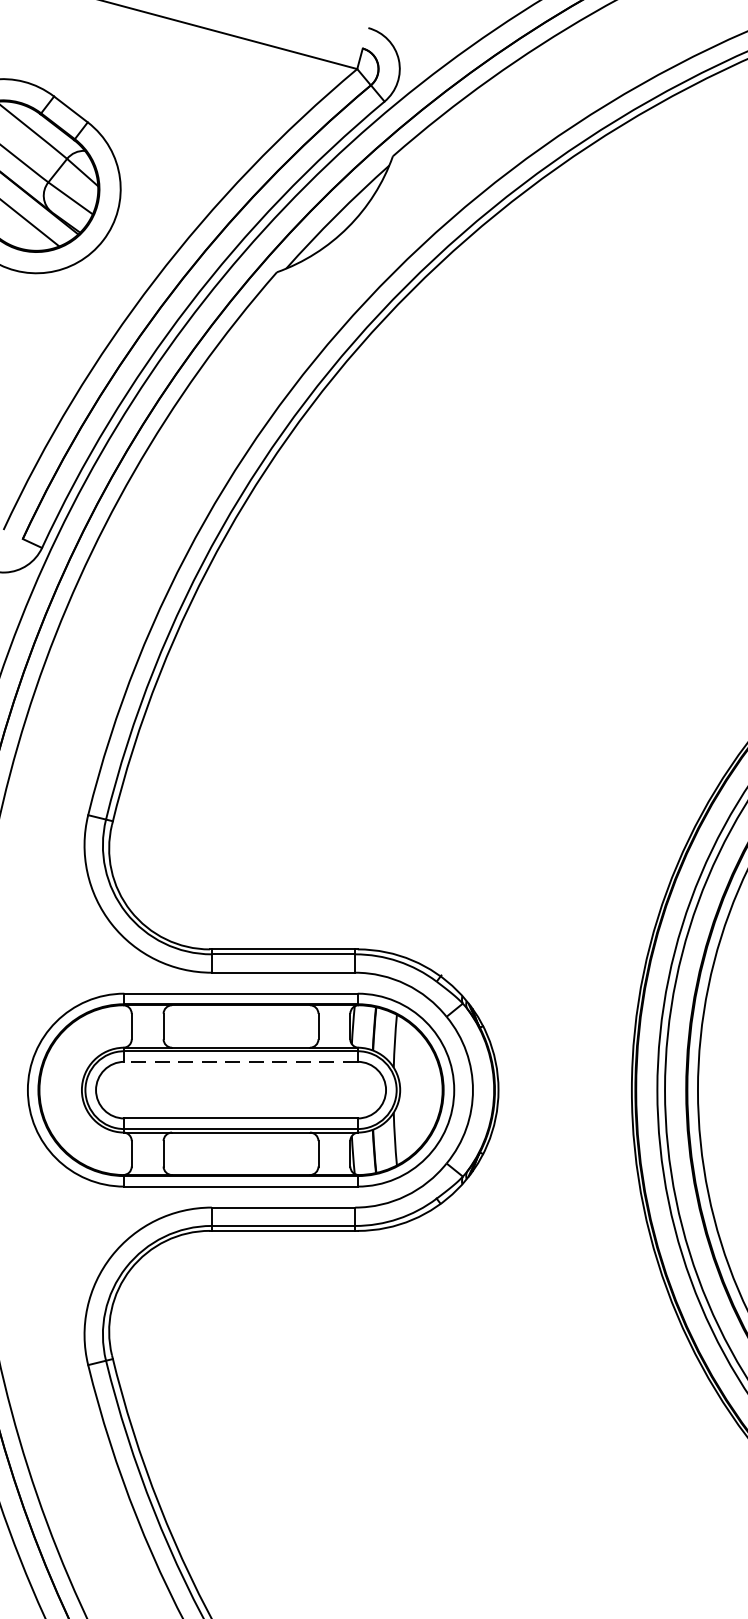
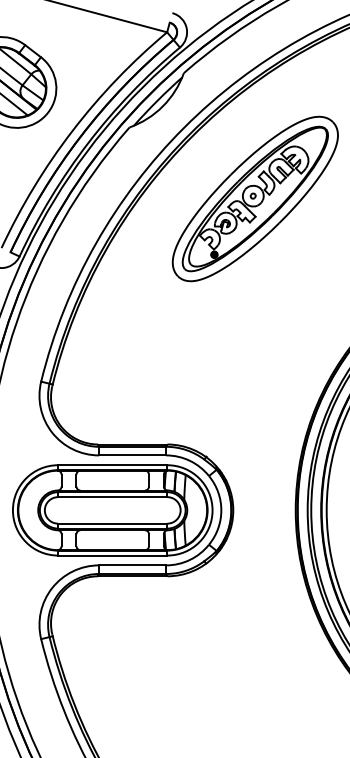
part: (543, 423) -> (254, 198), added
line: (240, 1062) -> (112, 497), dashed -> solid

